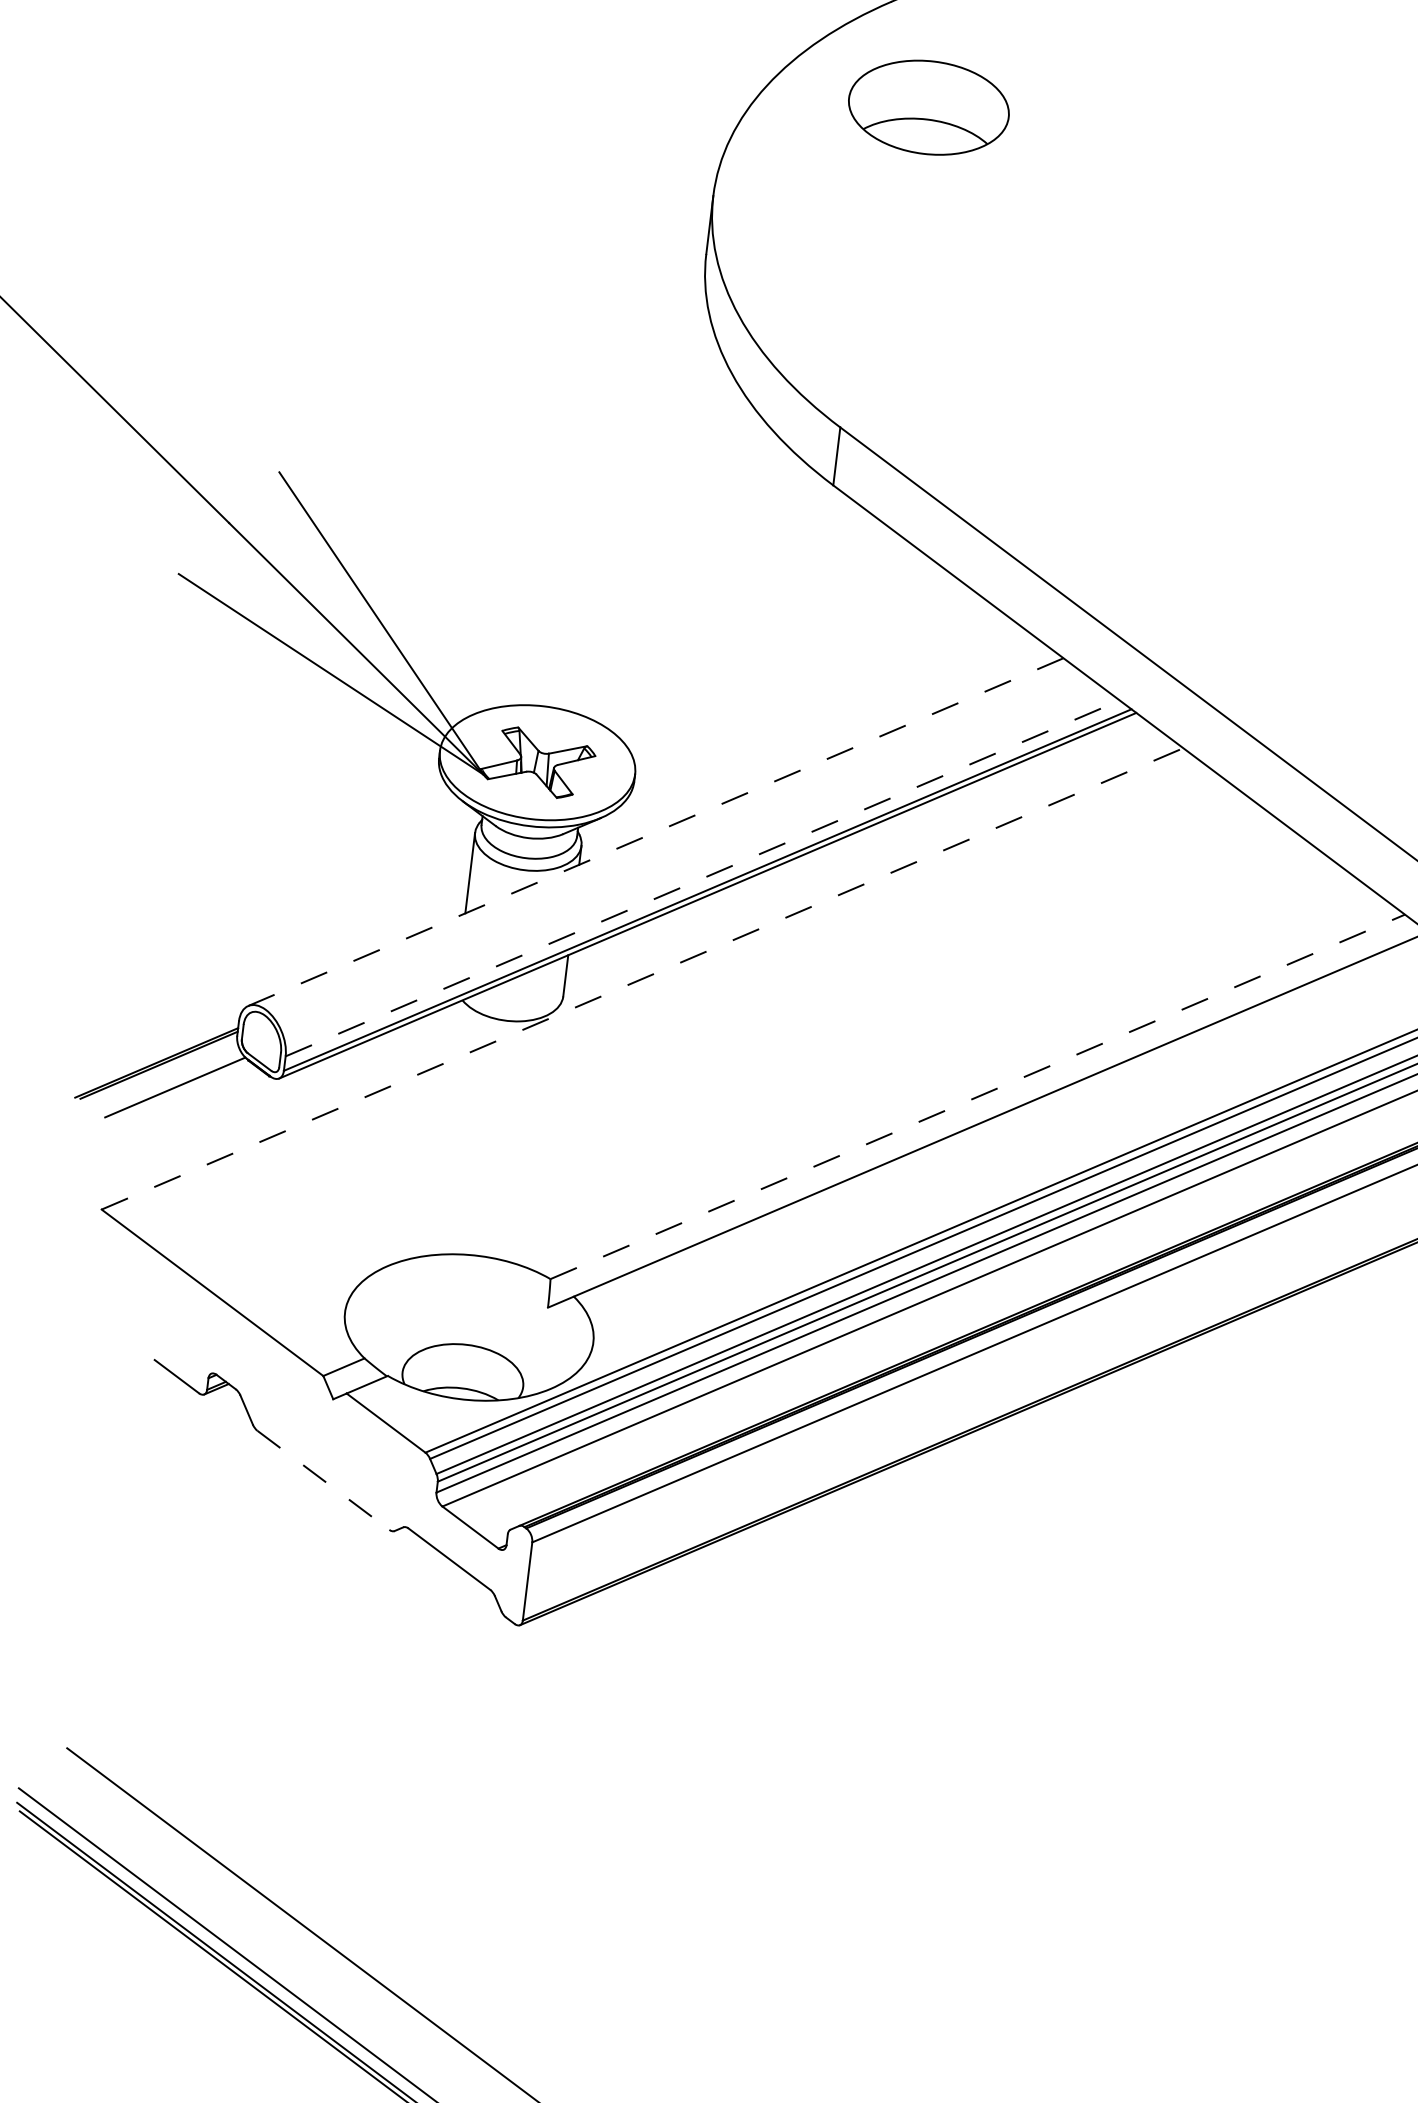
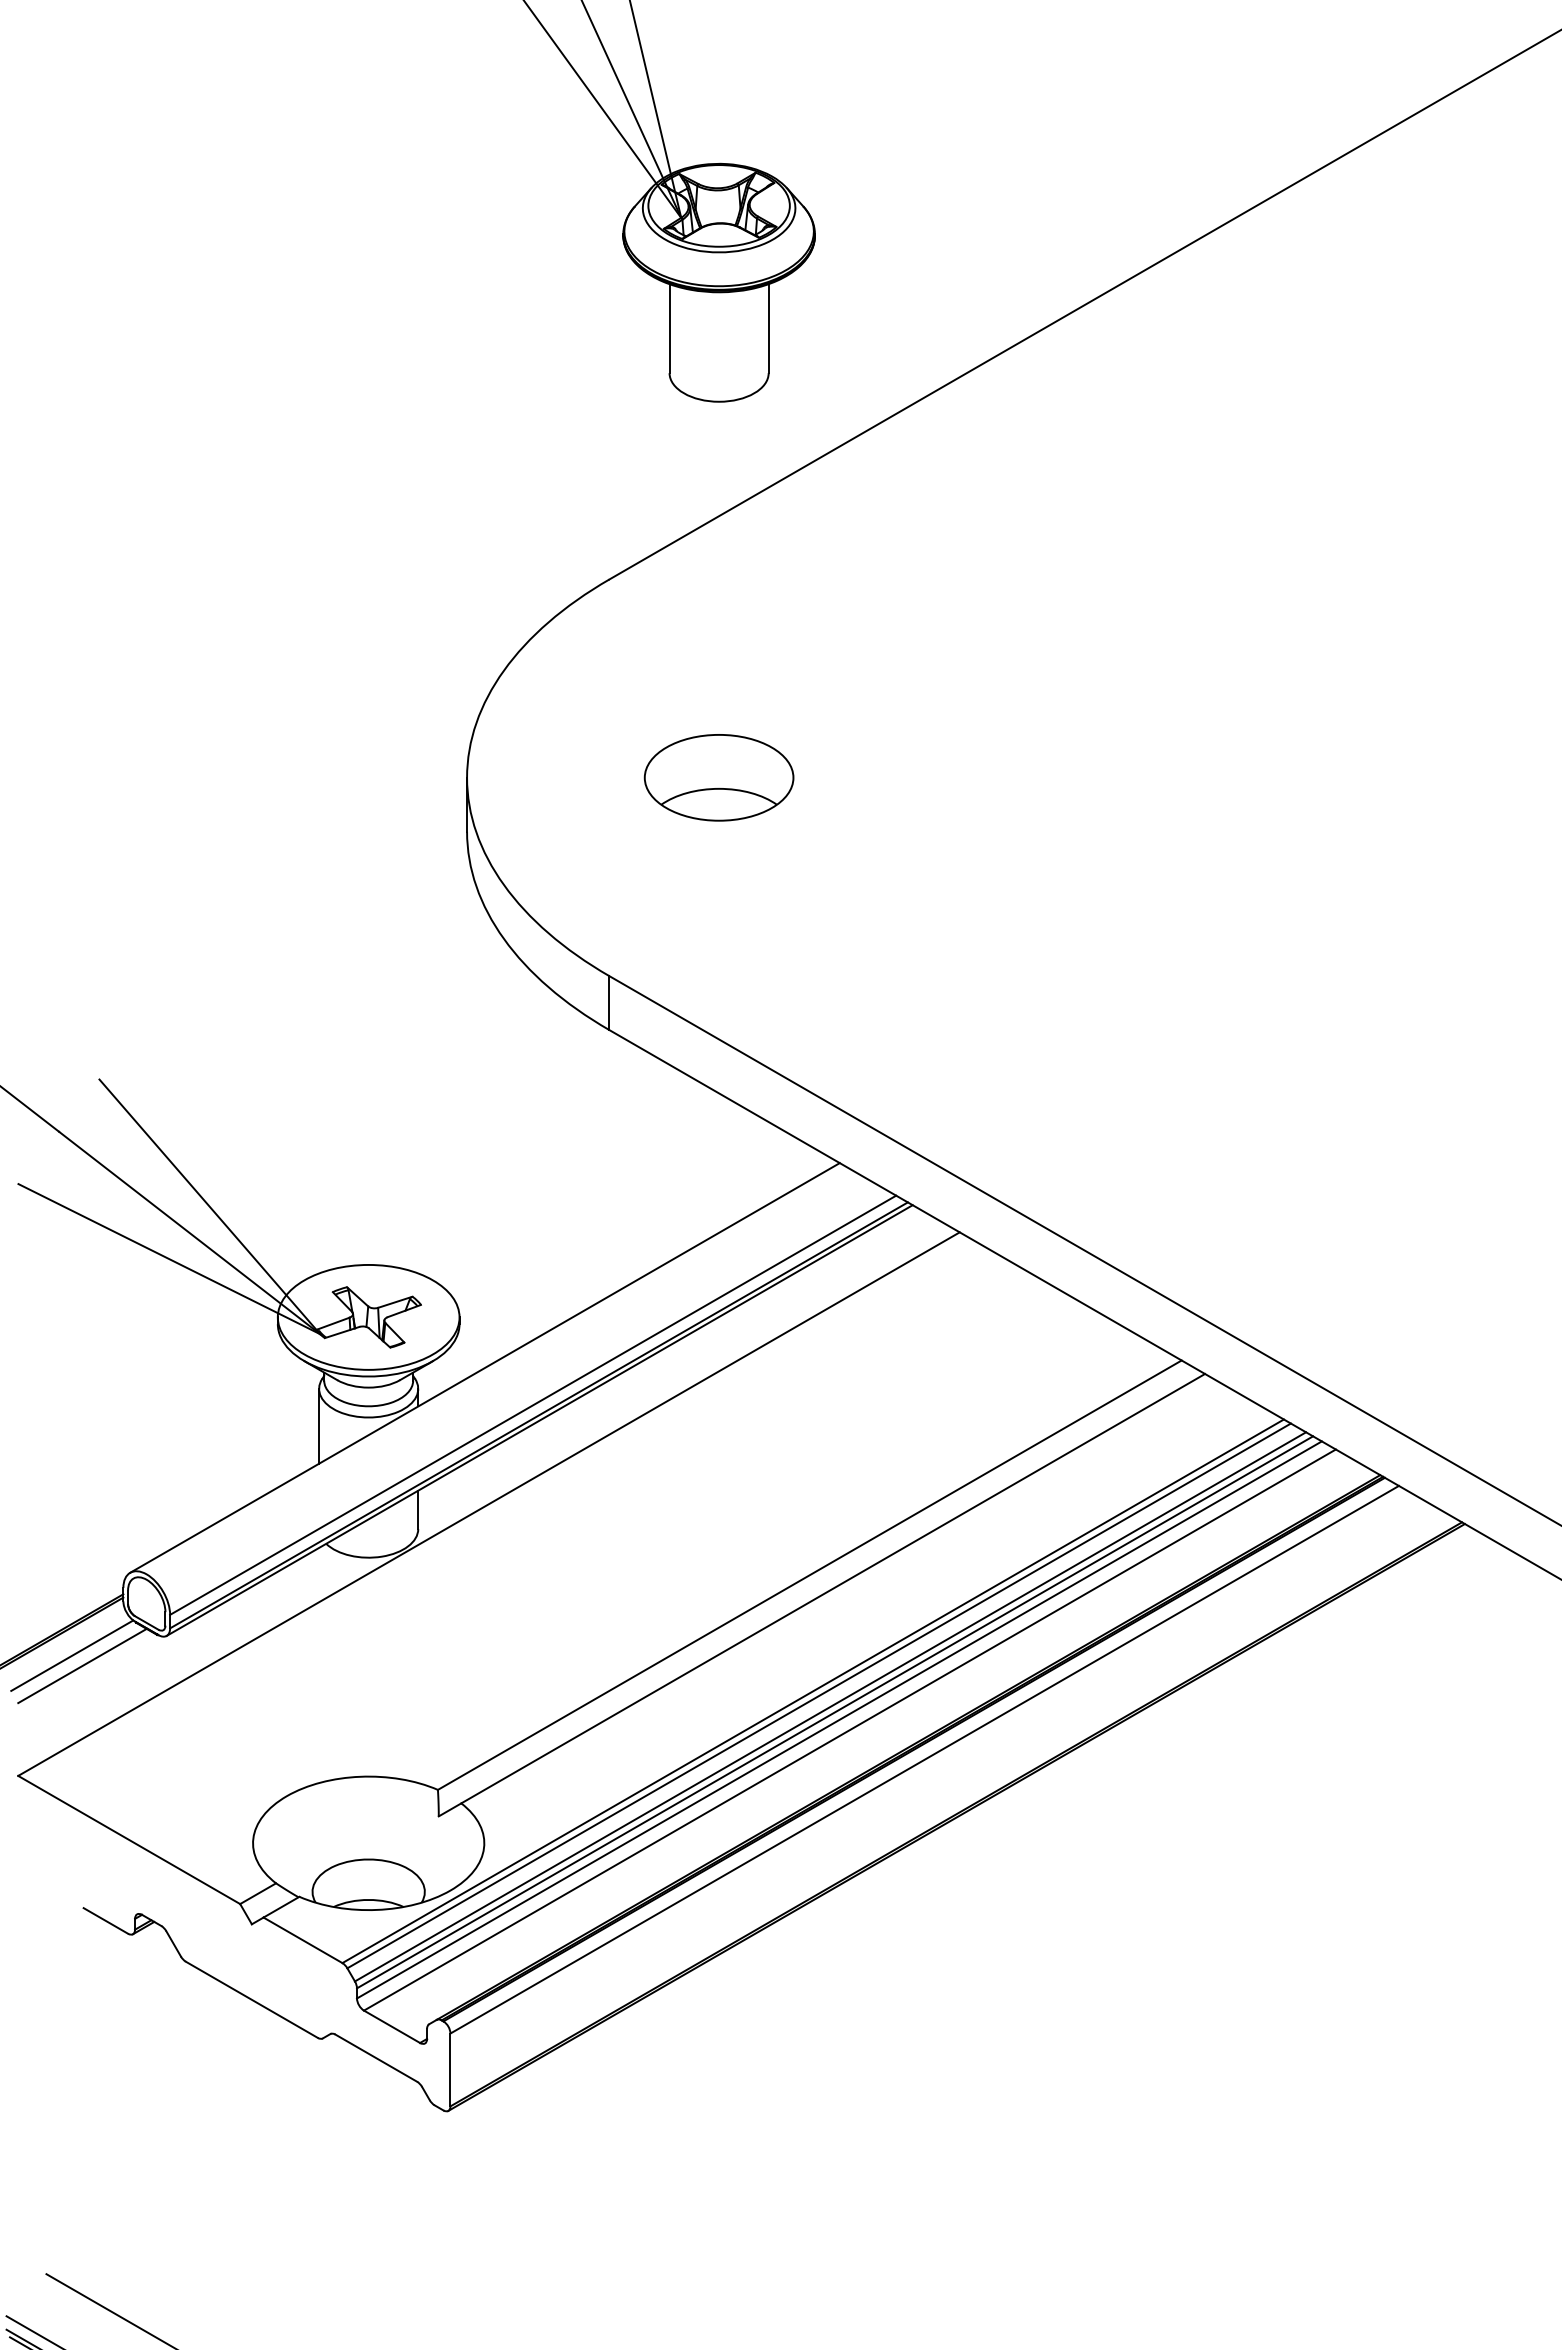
part: (928, 107) -> (718, 777), moved
line: (656, 831) -> (485, 1367), dashed -> solid
line: (703, 878) -> (533, 1405), dashed -> solid
line: (642, 979) -> (489, 1504), dashed -> solid
line: (978, 1096) -> (810, 1574), dashed -> solid
line: (185, 1099) -> (82, 1665), added
line: (324, 1481) -> (252, 2000), dashed -> solid

